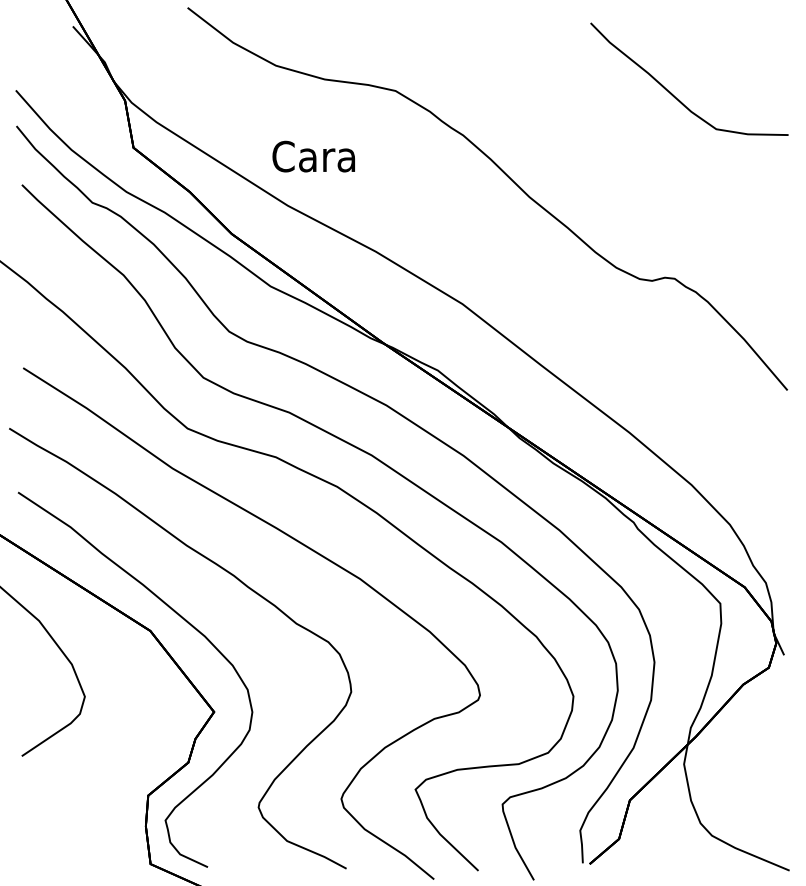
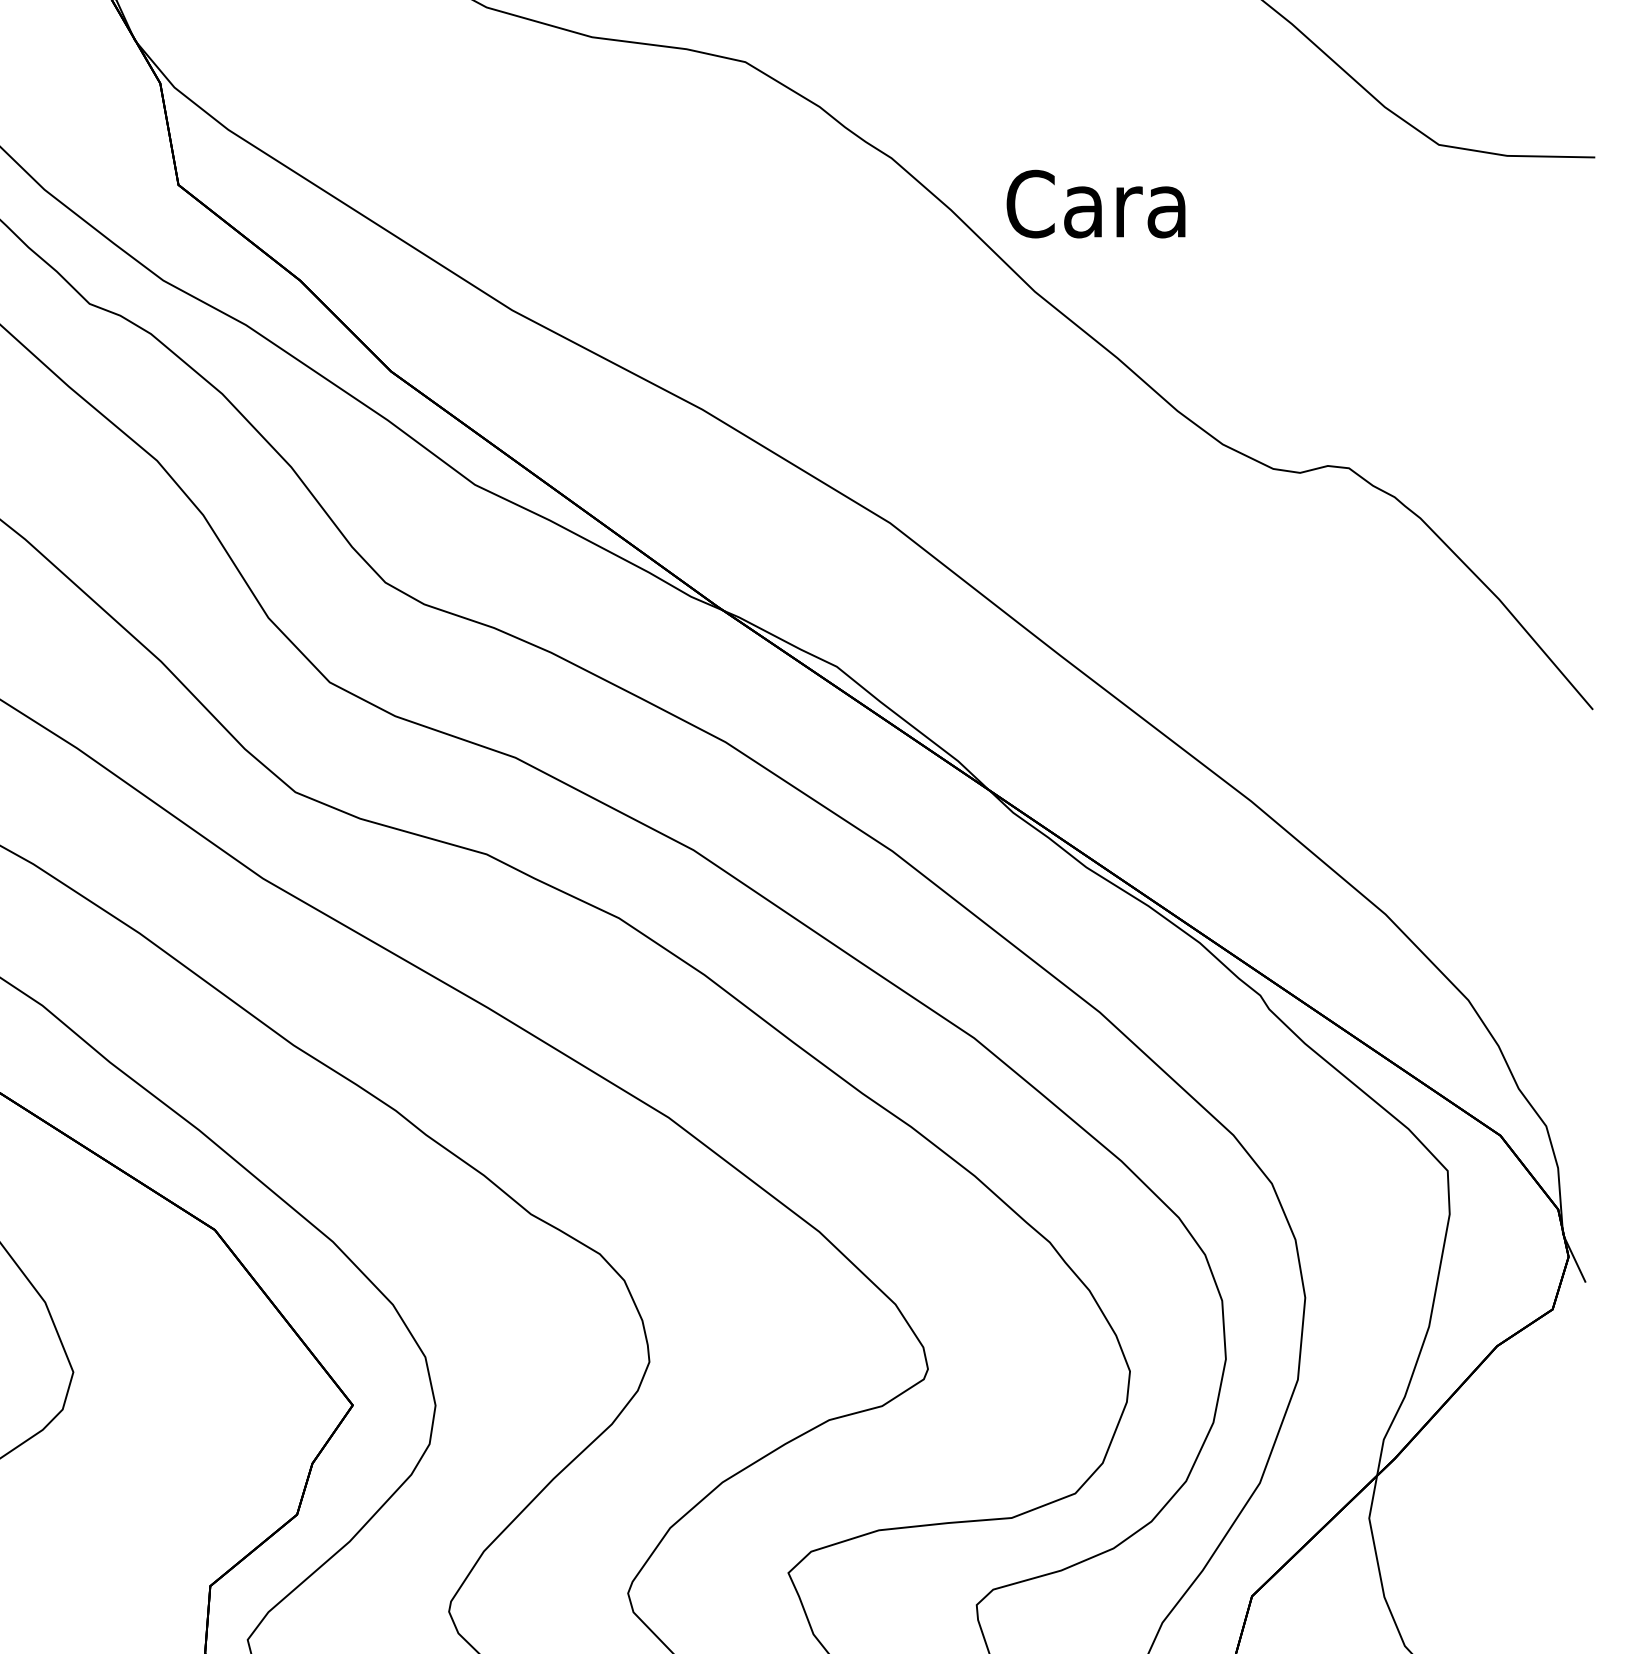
text: (313, 156) -> (1095, 203), moved

